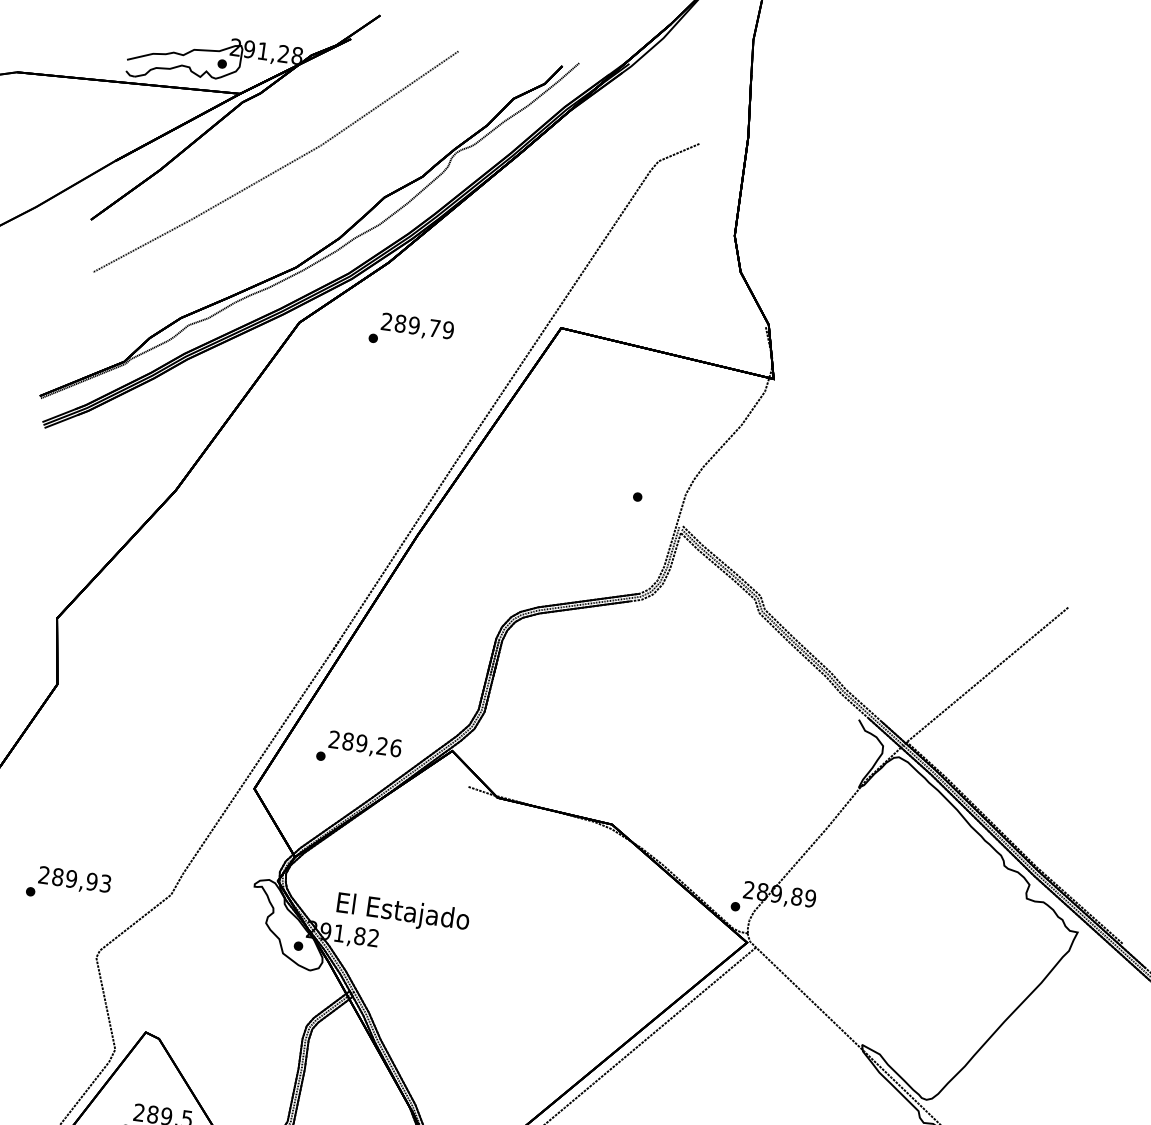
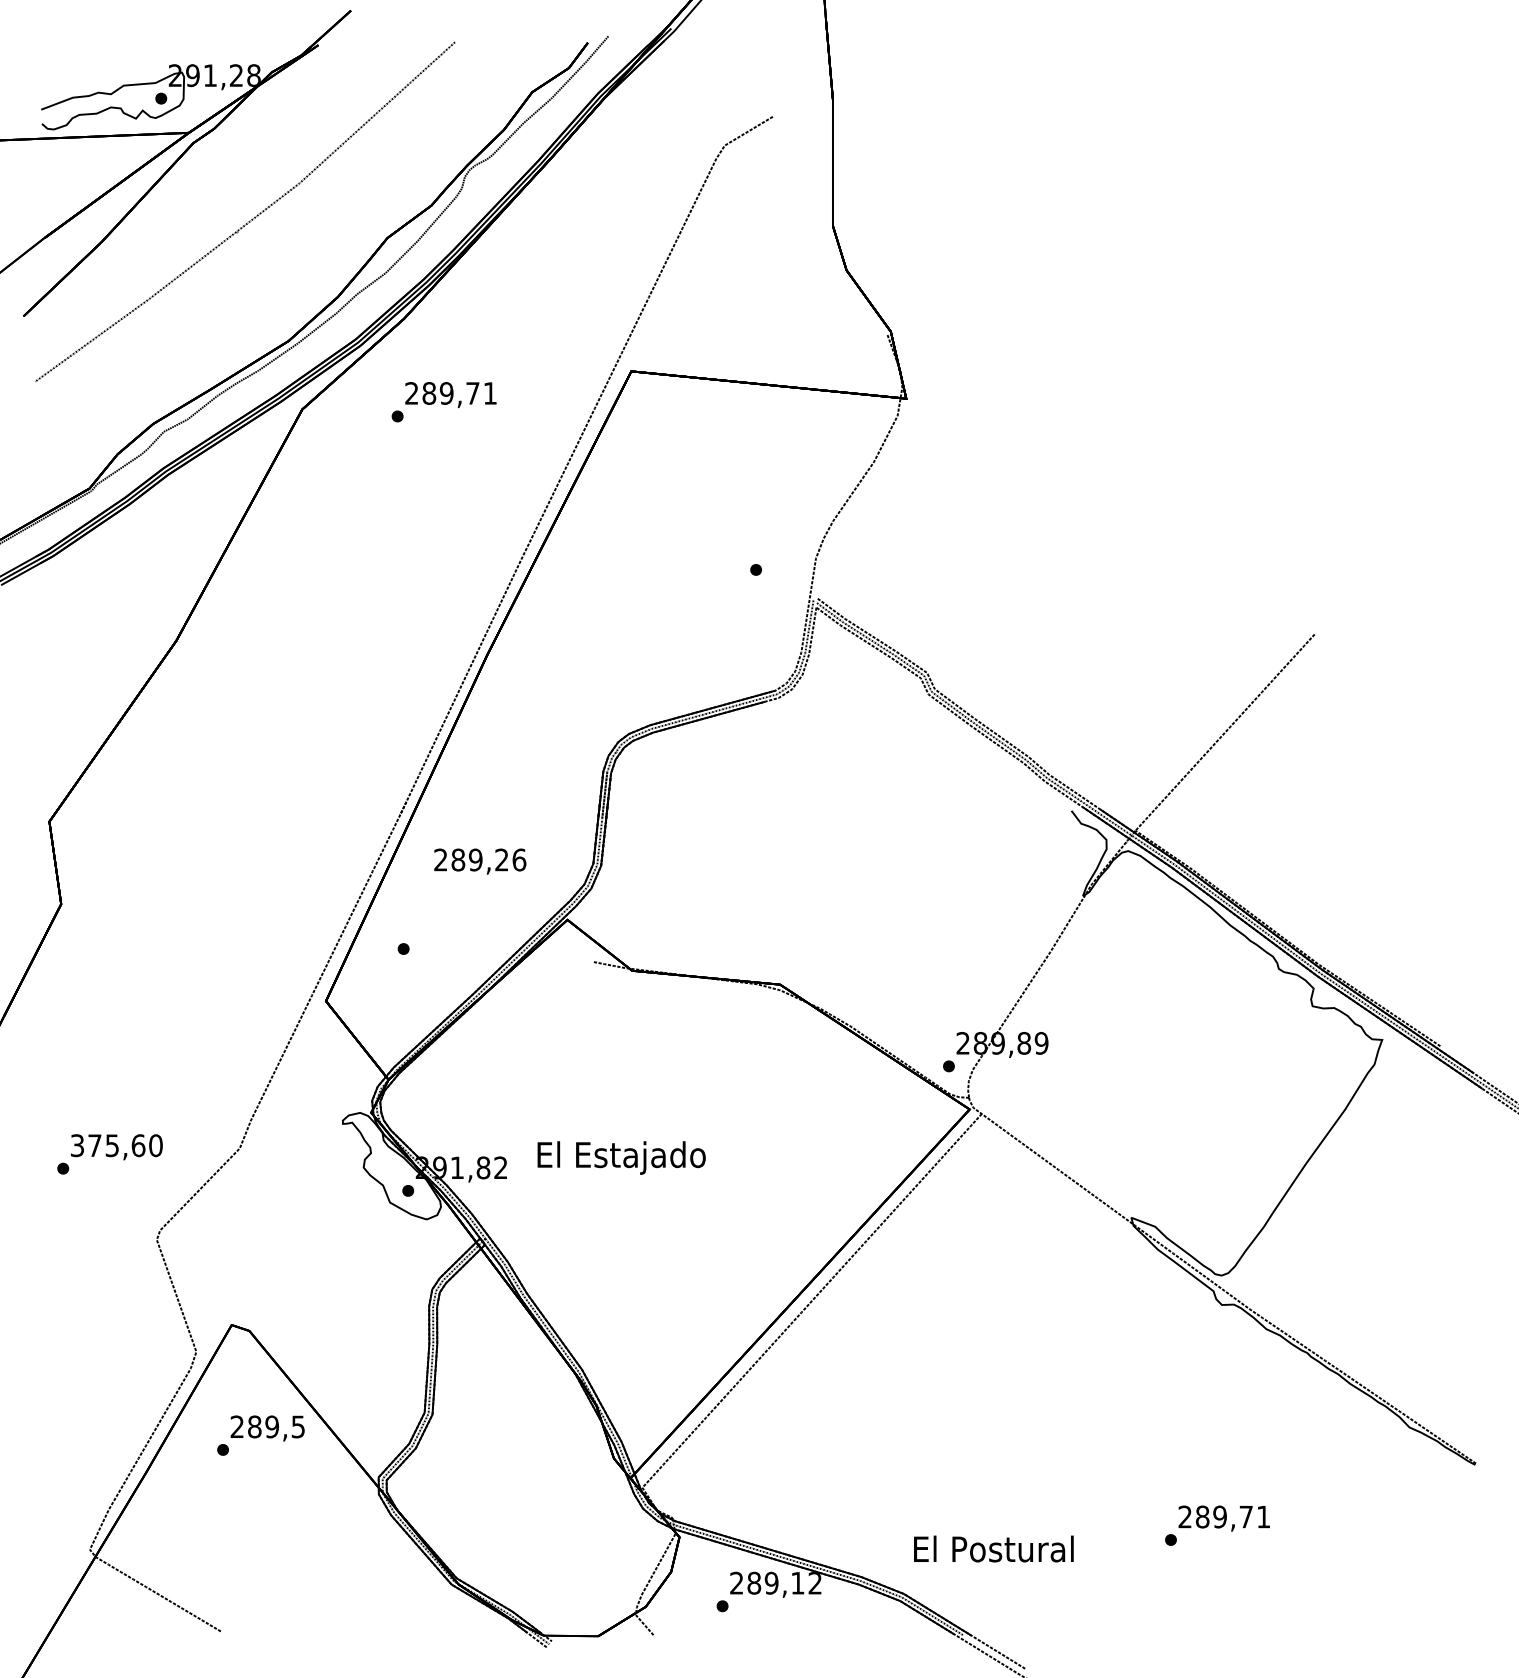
text: (448, 330) -> (490, 393), 289,79 -> 289,71
text: (365, 745) -> (480, 861), moved
text: (74, 879) -> (116, 1145), 289,93 -> 375,60
text: (403, 913) -> (621, 1157), moved

